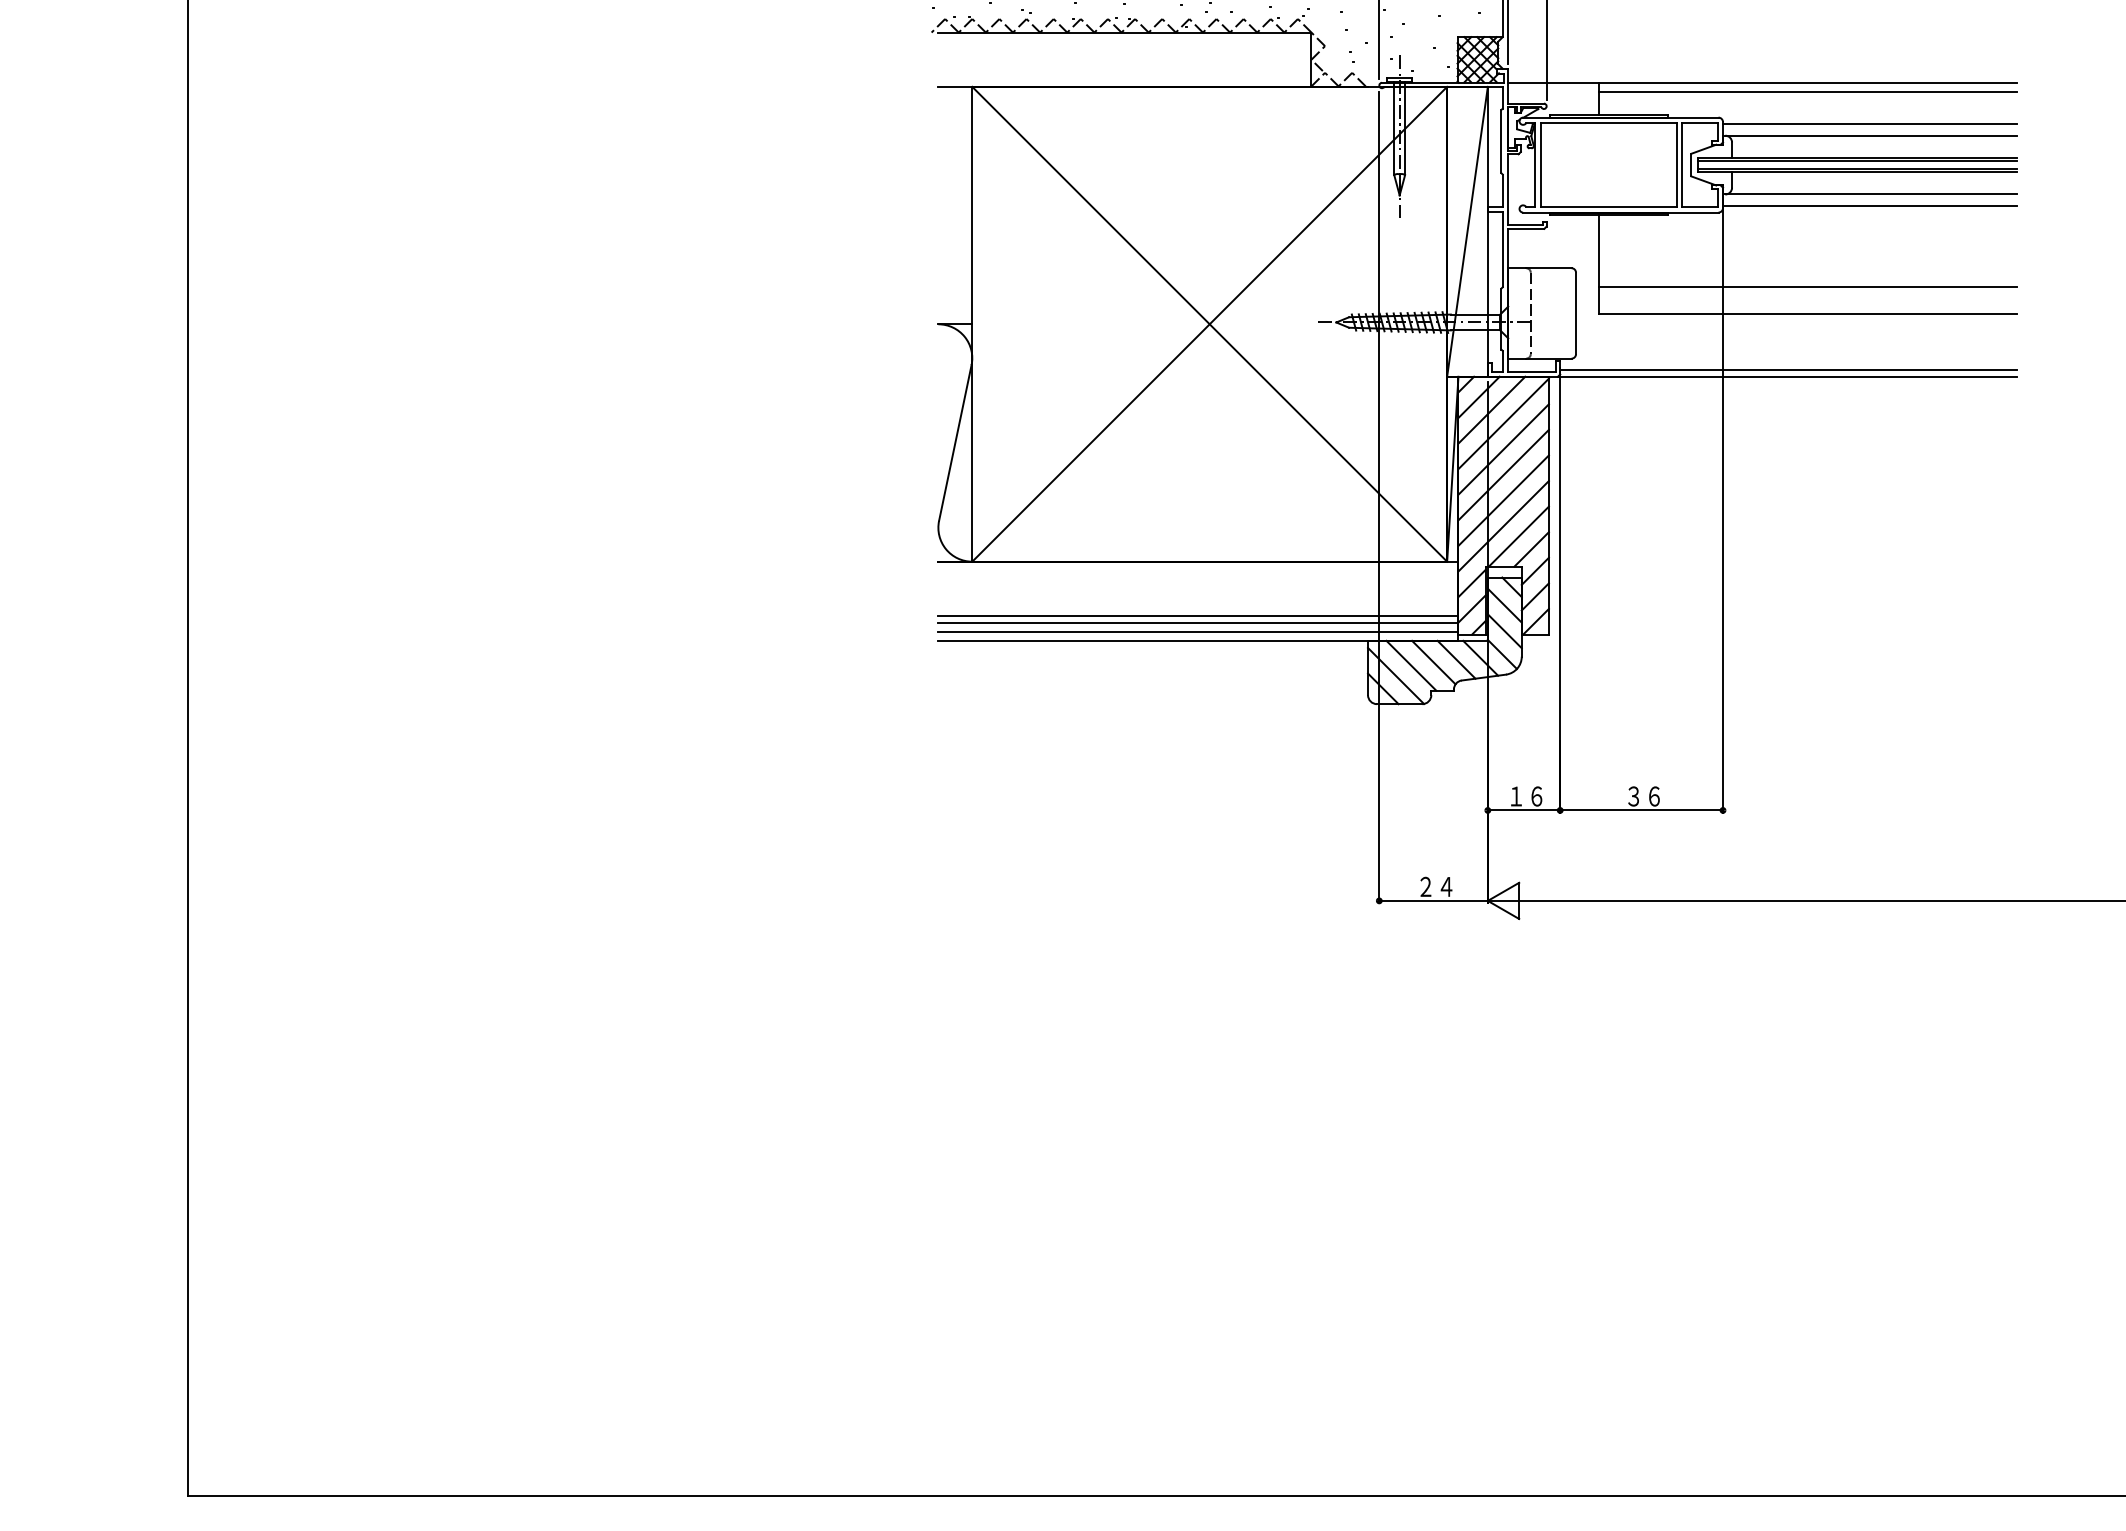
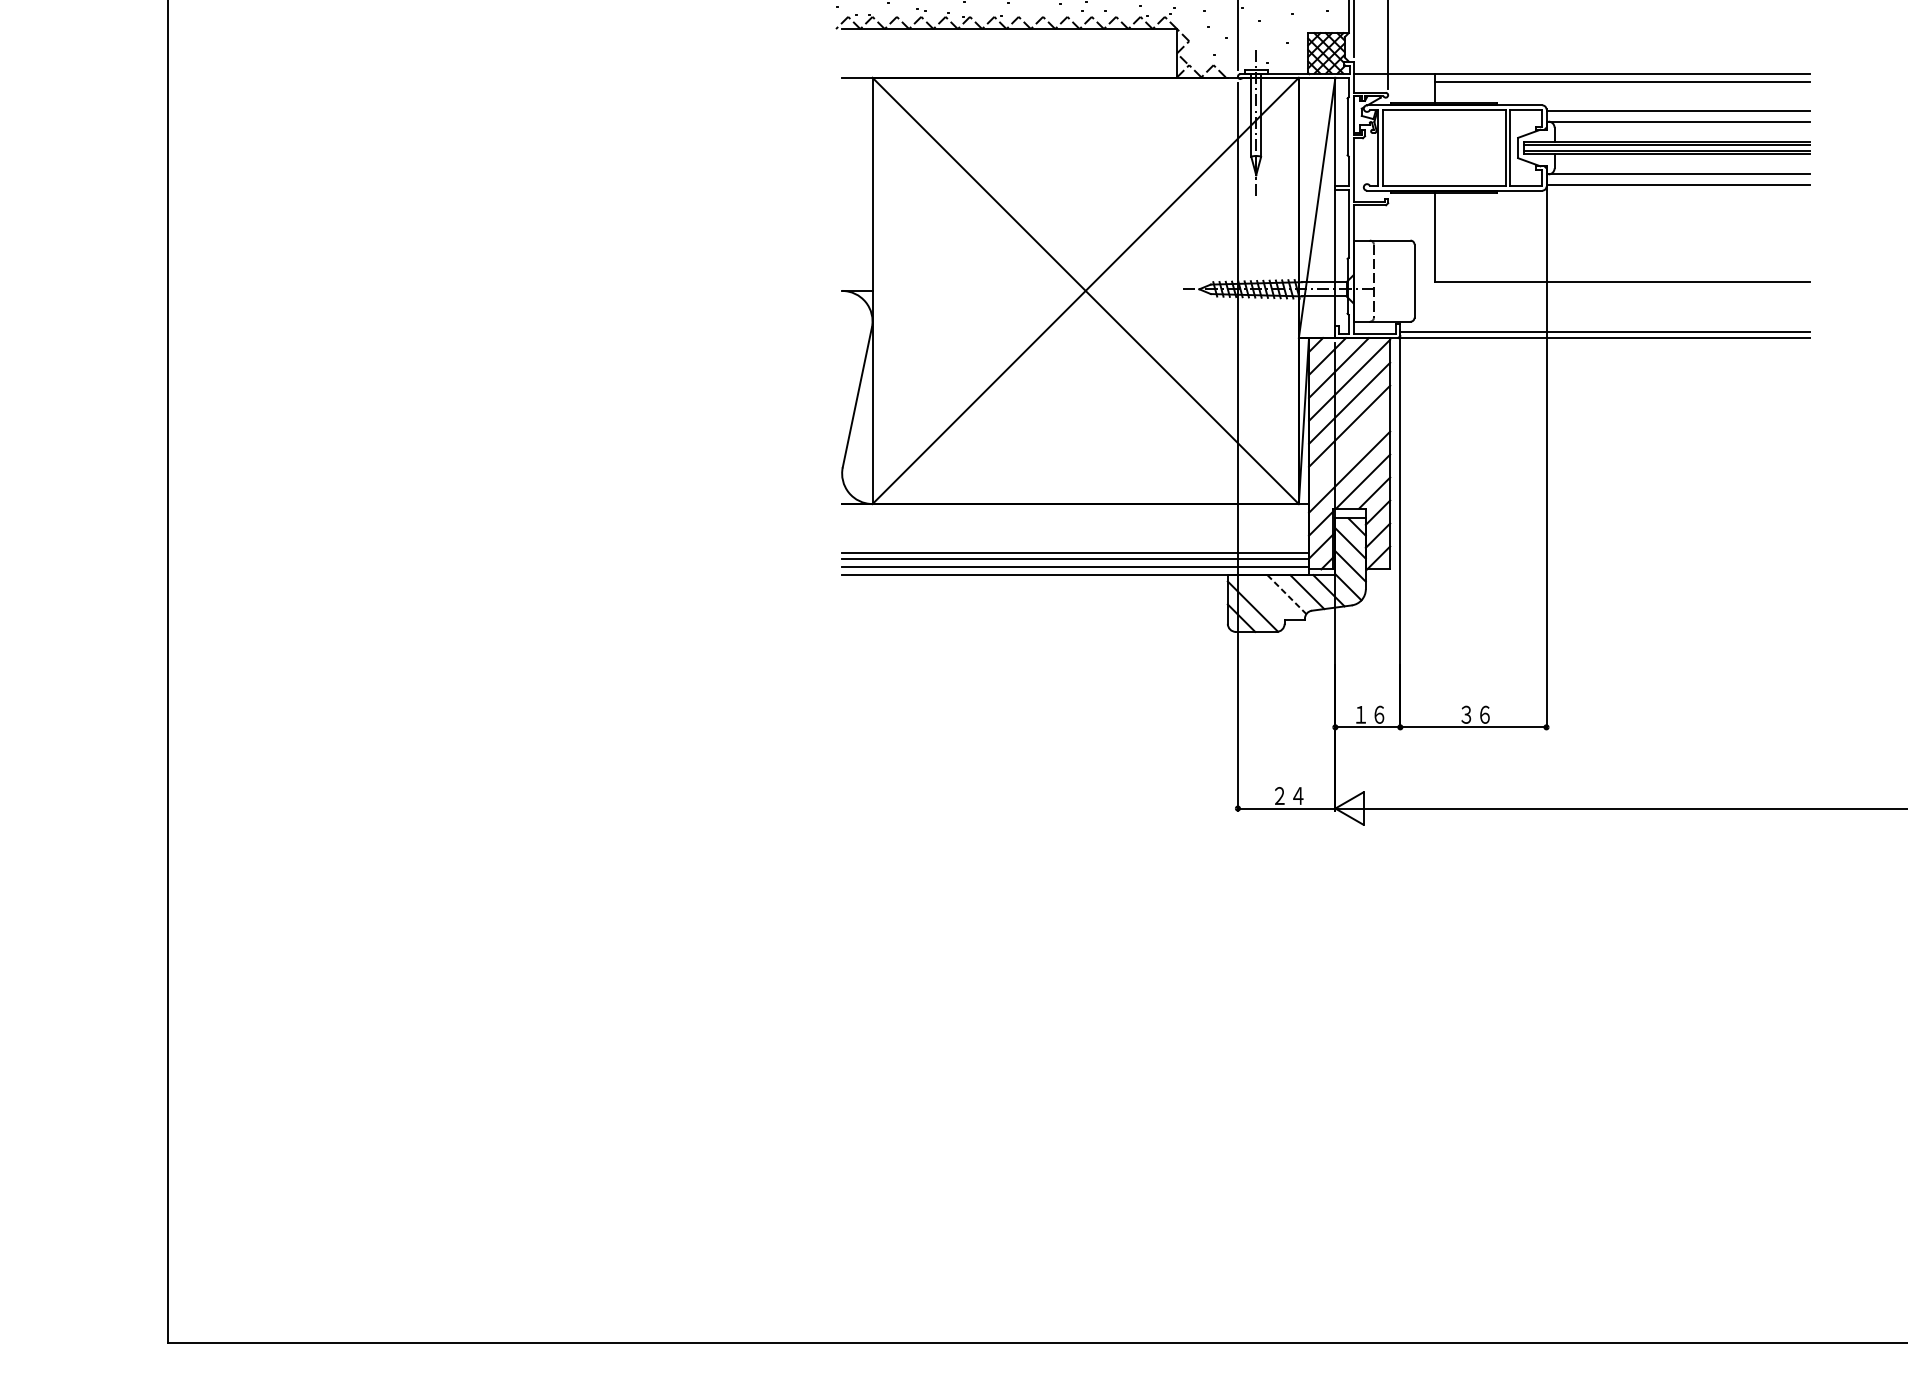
line: (1807, 287) -> (1622, 257), removed
line: (1503, 500) -> (1349, 449), removed
line: (1433, 662) -> (1286, 594), solid -> dashed
line: (1411, 665) -> (1266, 597), removed

